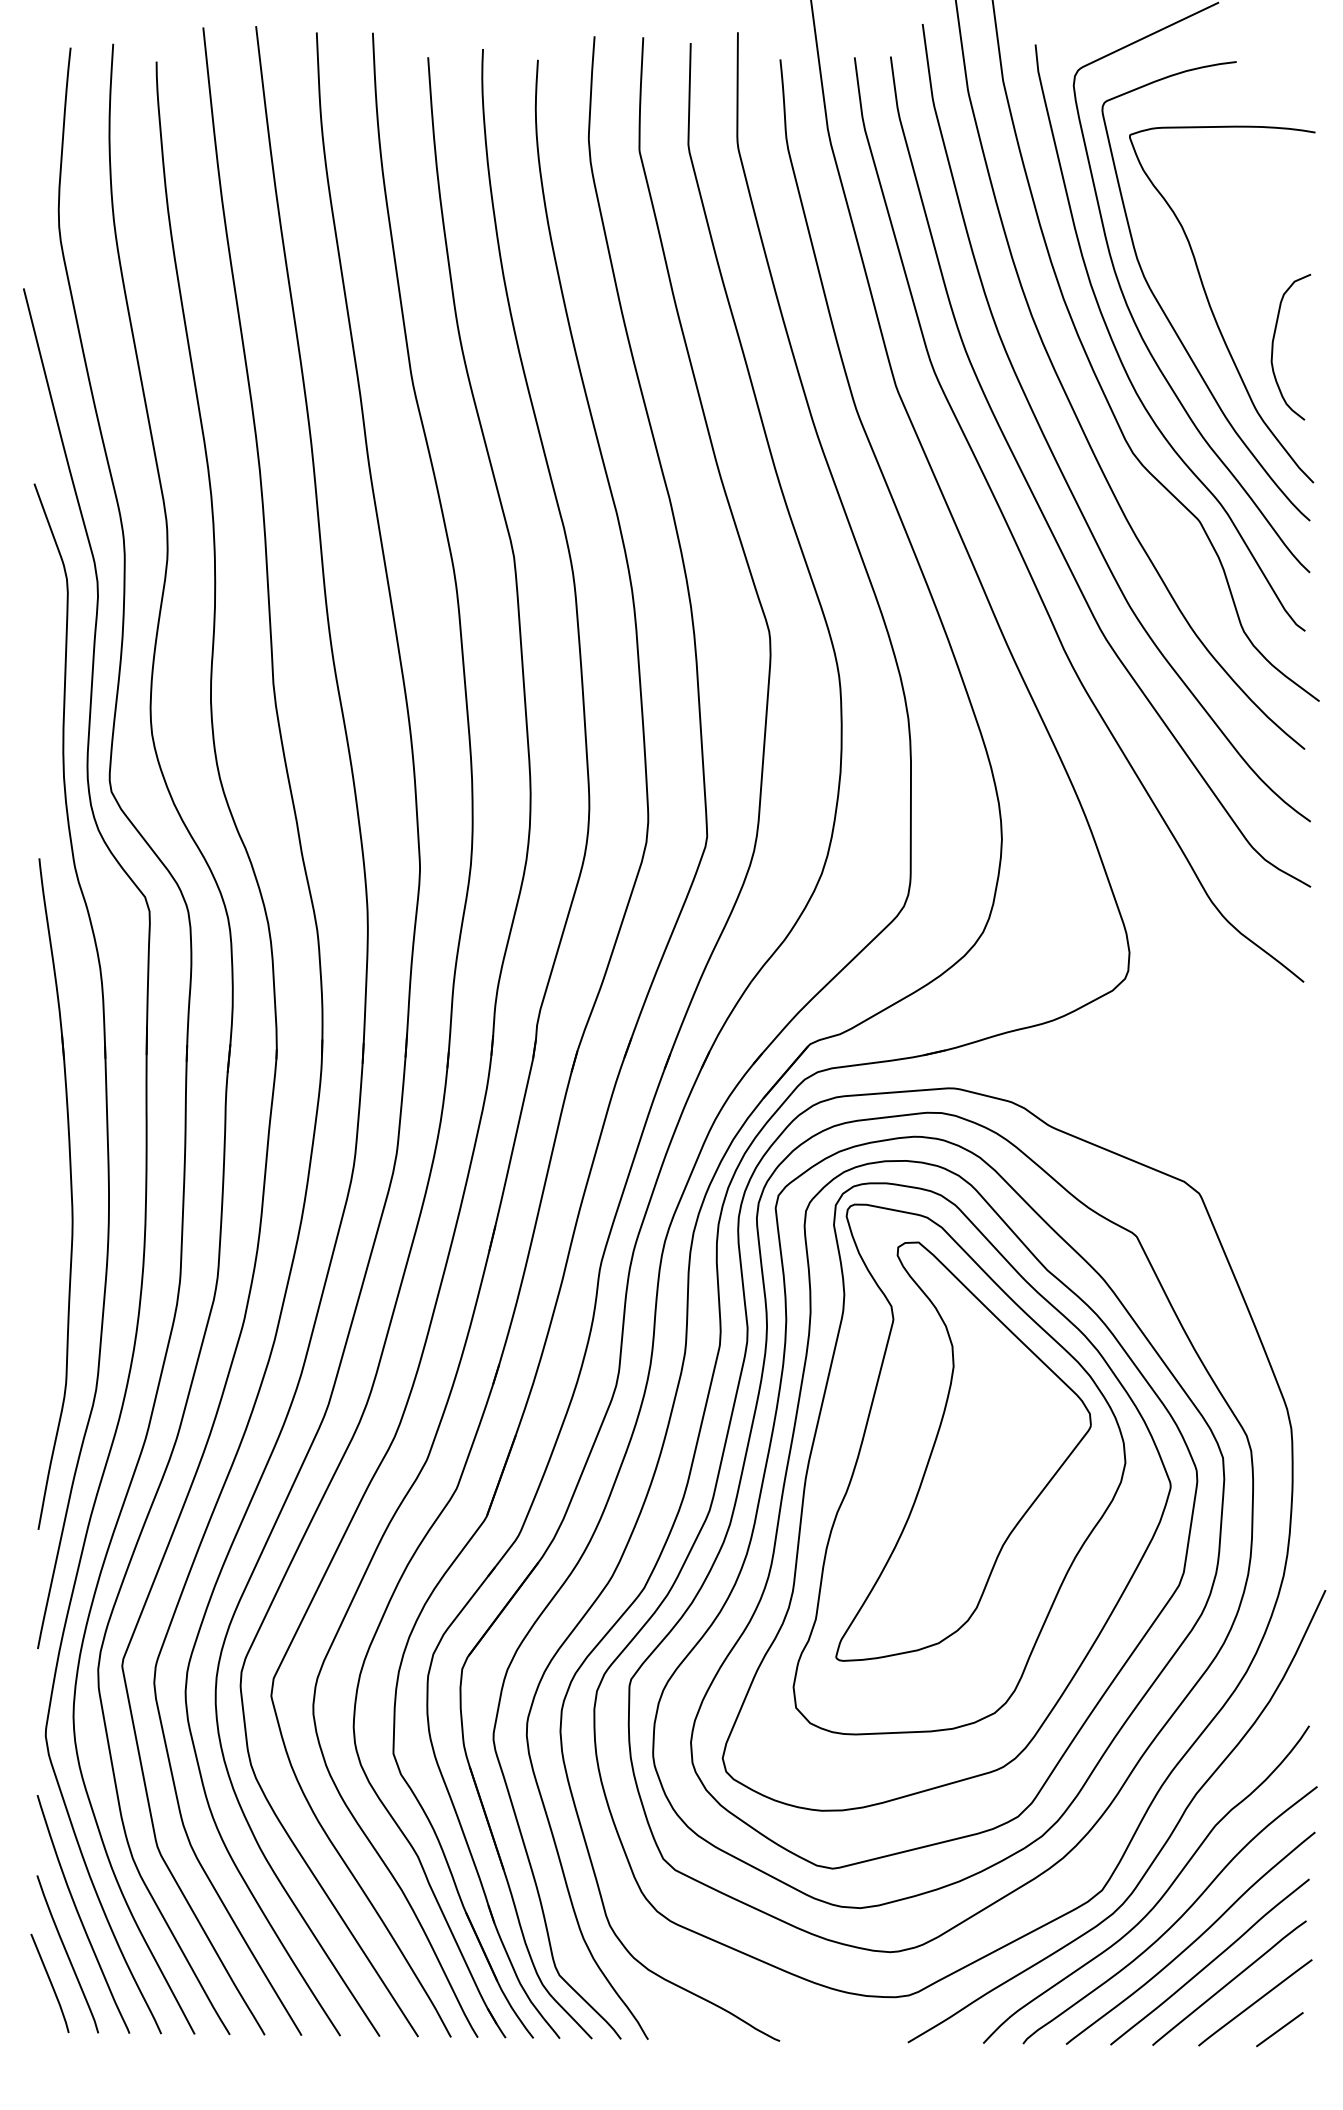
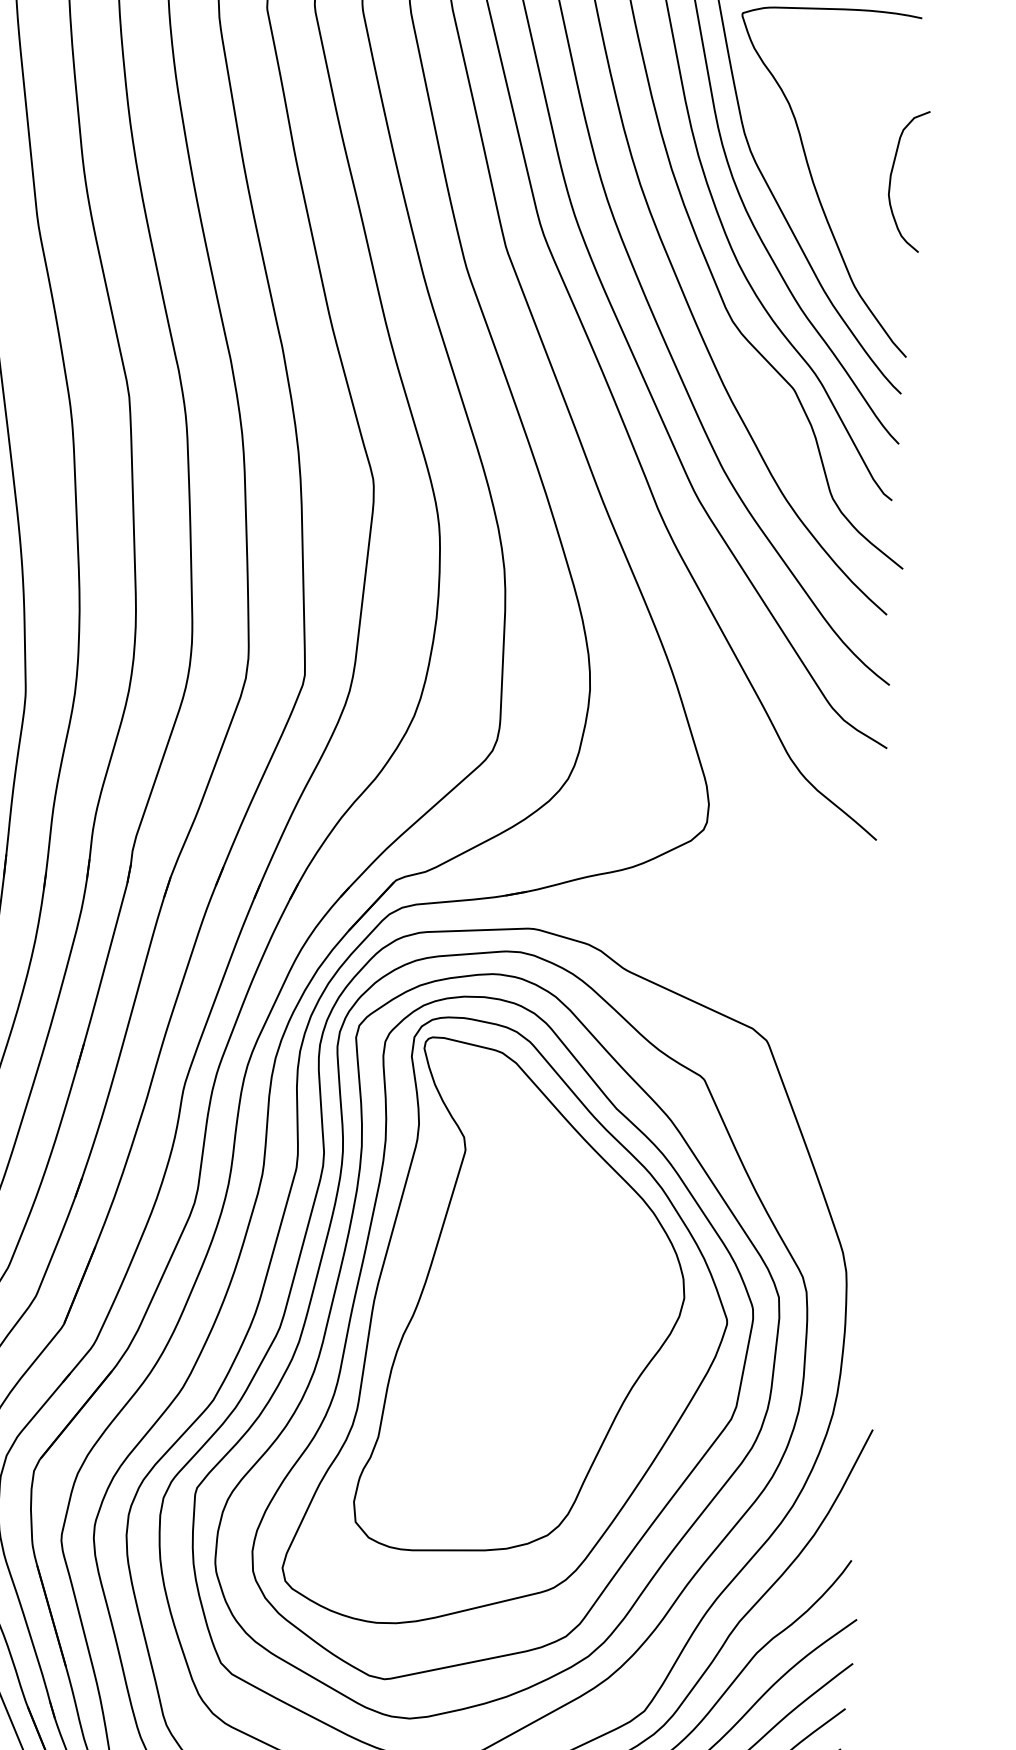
curve: (1273, 346) -> (891, 179), moved
part: (963, 1451) -> (528, 1280), removed

